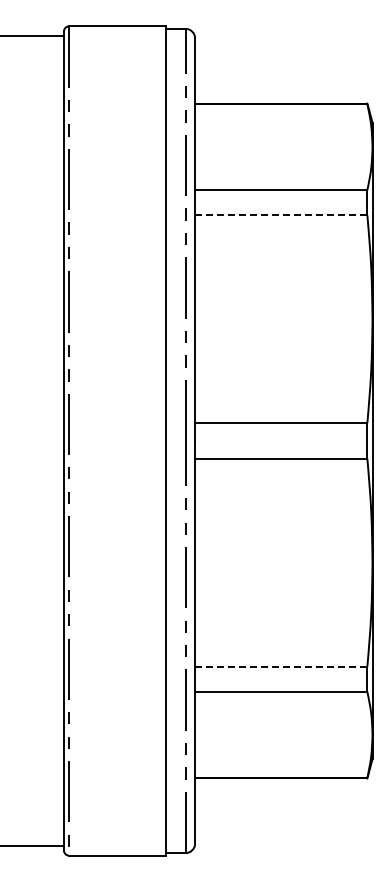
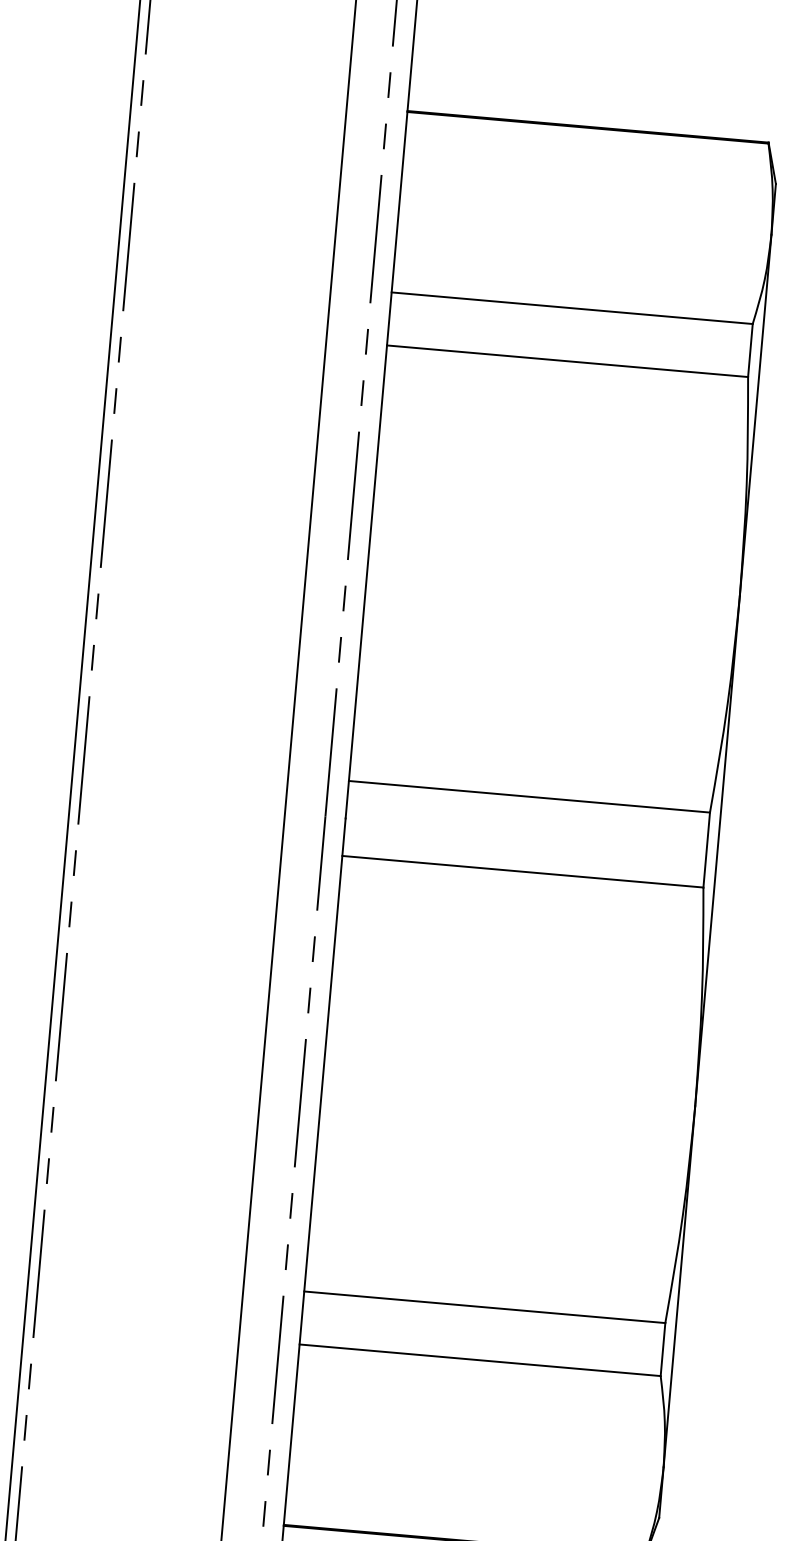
line: (280, 215) -> (565, 361), dashed -> solid
line: (281, 666) -> (485, 1307), dashed -> solid

